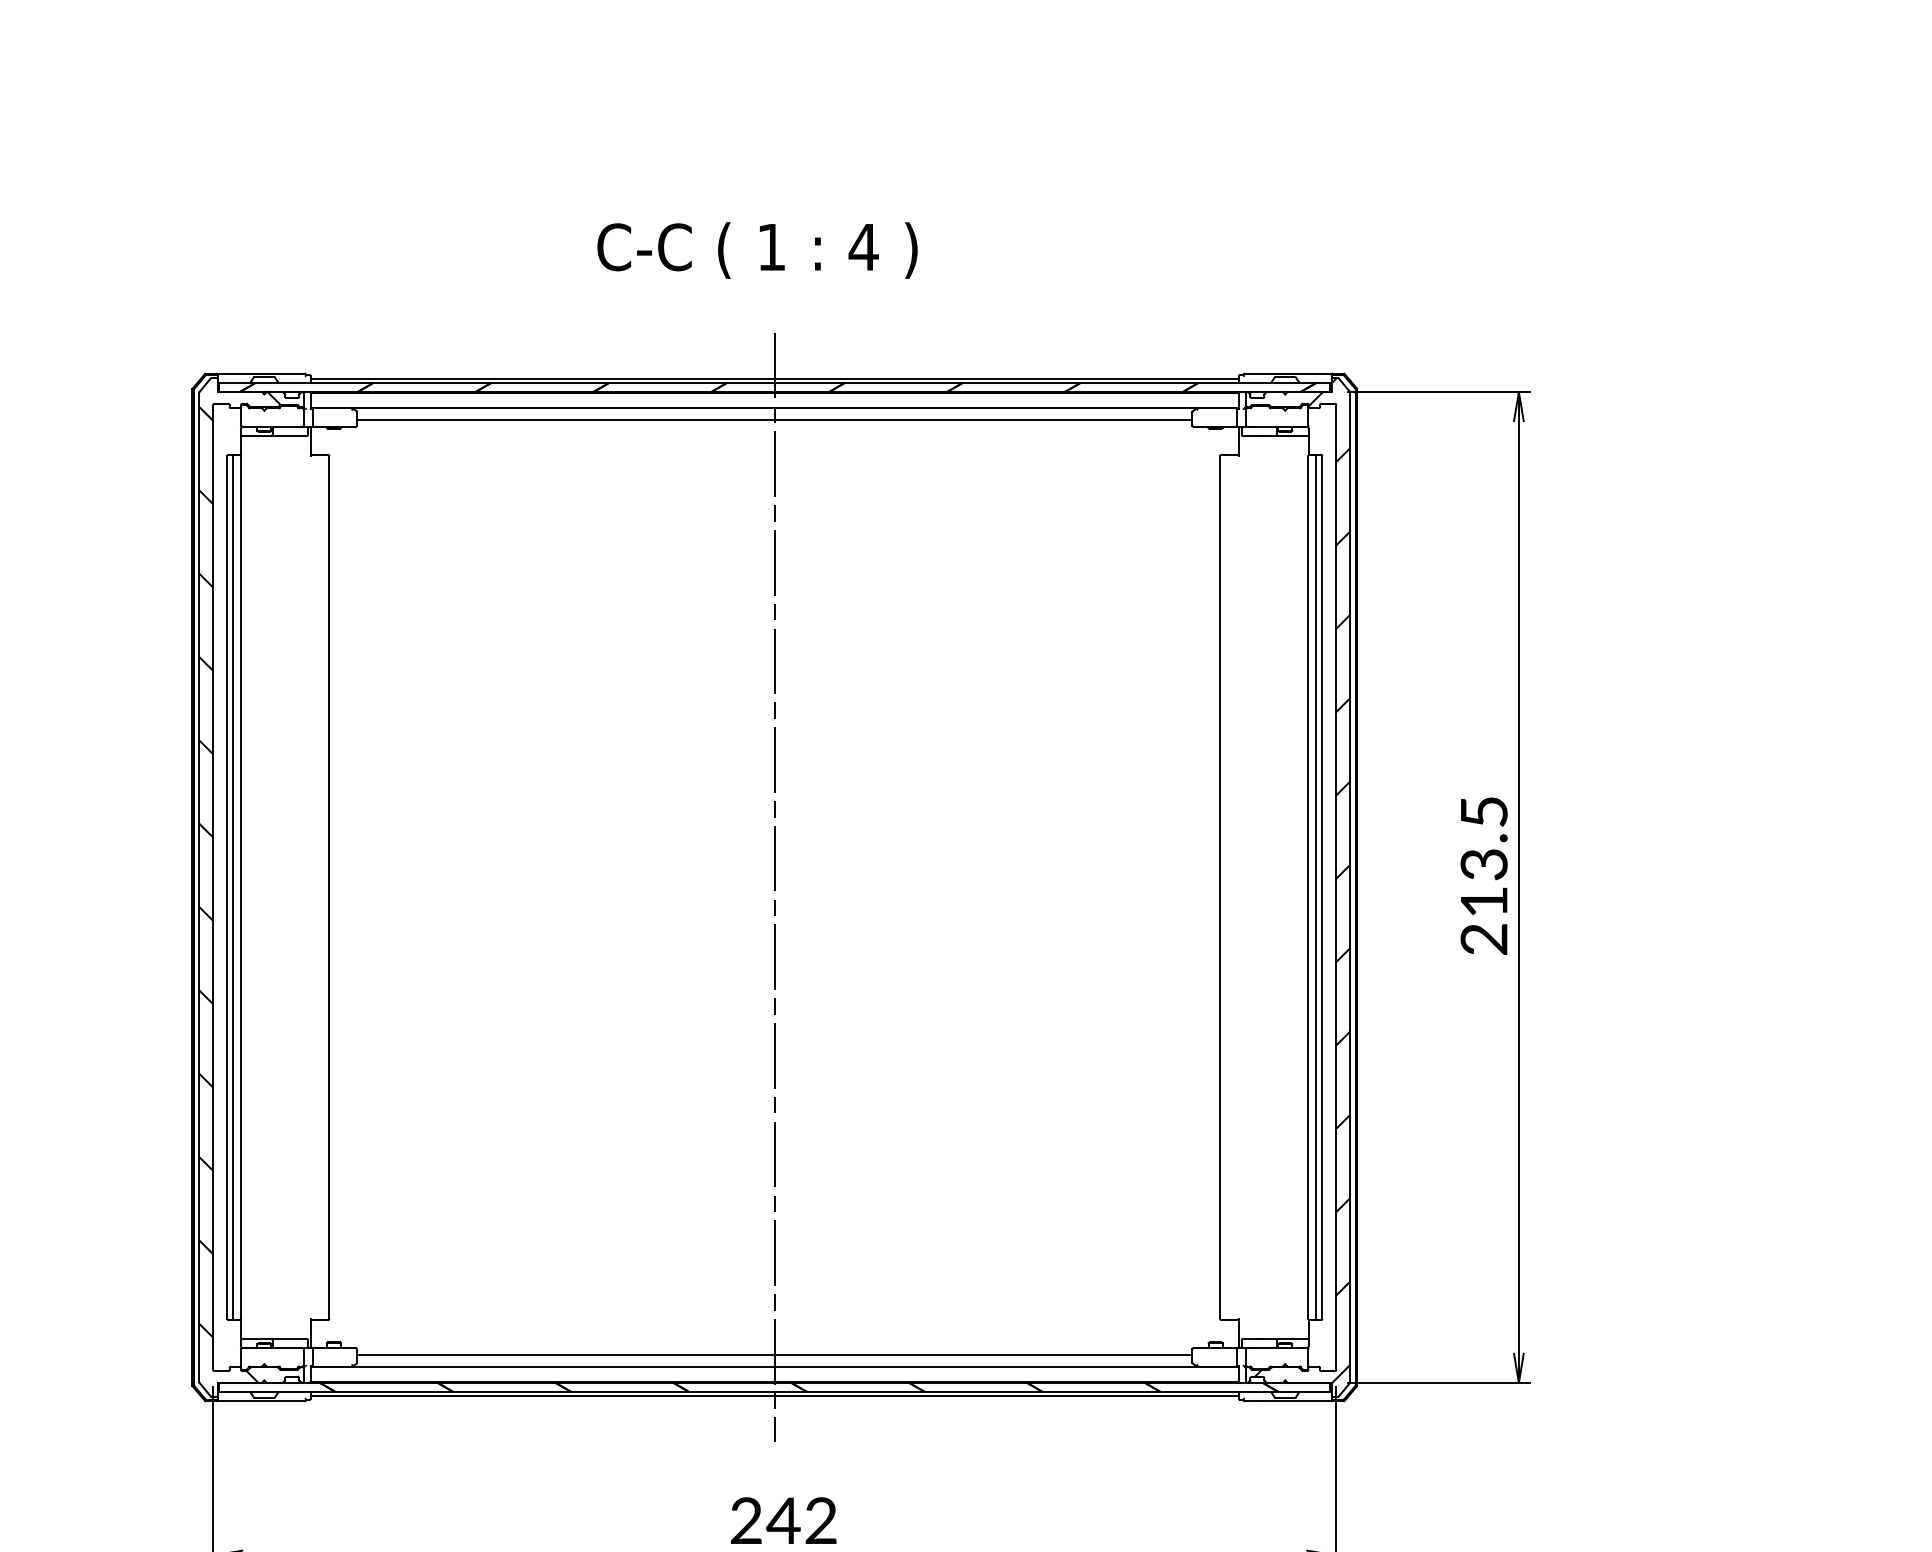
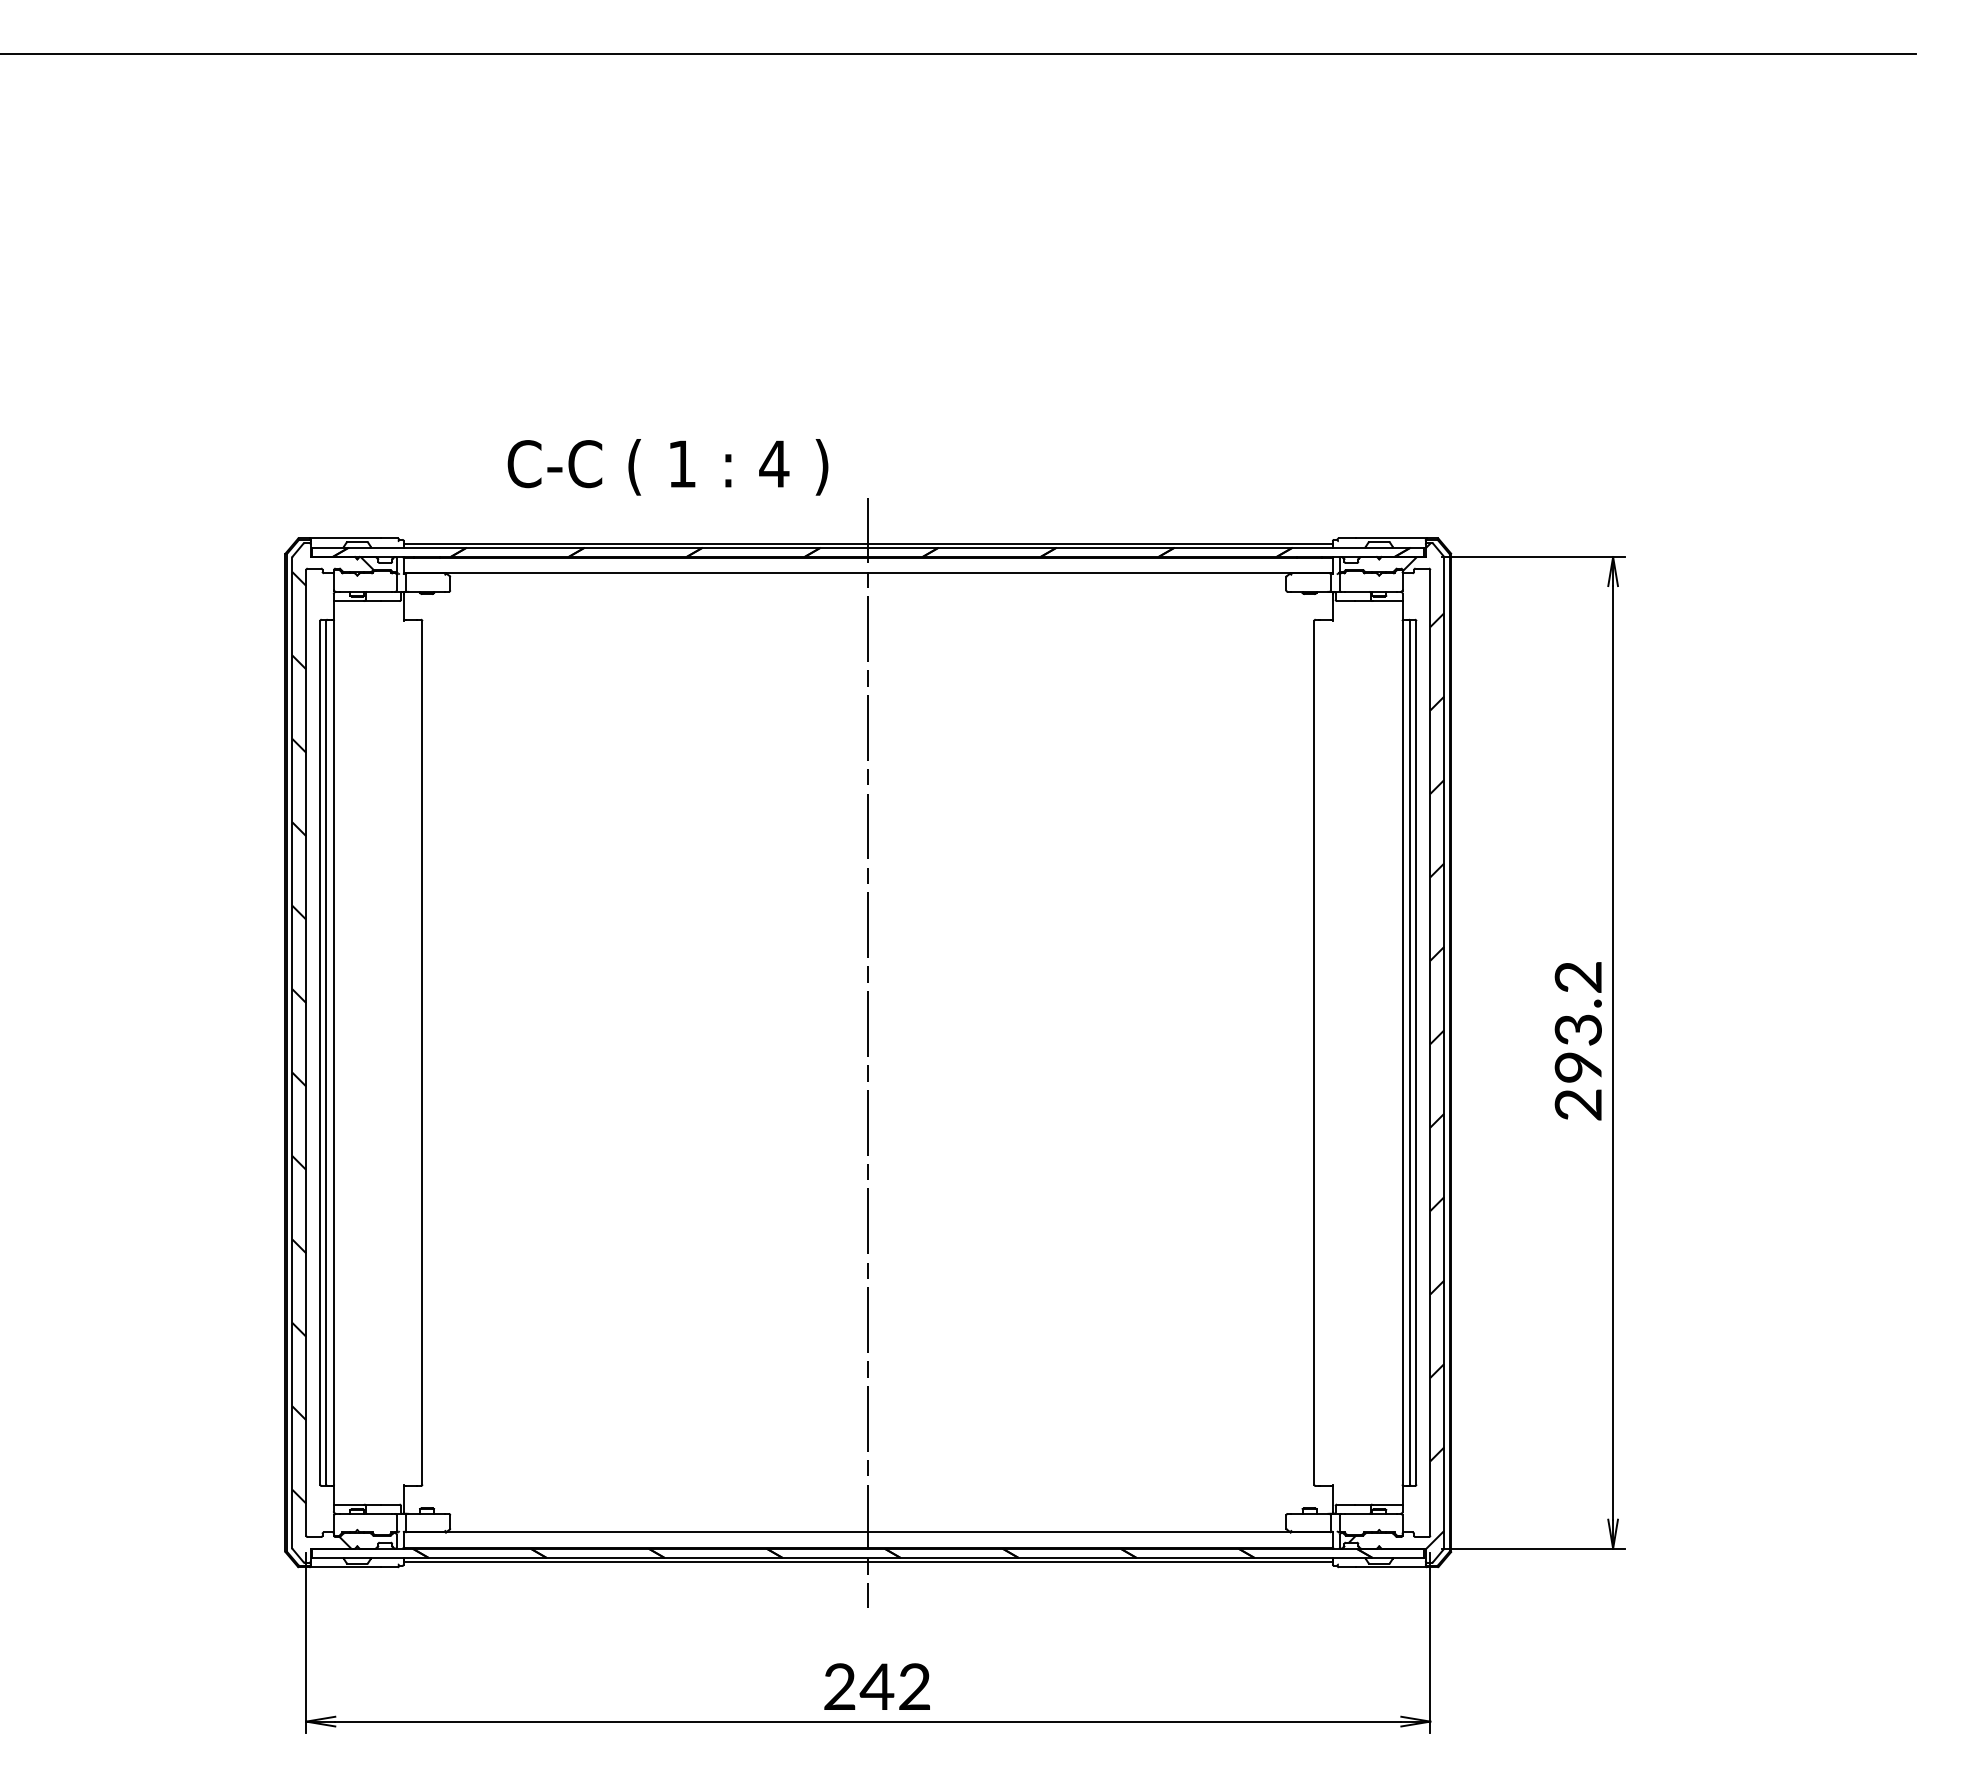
text: (757, 250) -> (667, 467), moved
line: (775, 419) -> (868, 584), removed
text: (1483, 857) -> (1577, 1022), 213.5 -> 293.2
line: (775, 1354) -> (868, 1520), removed

